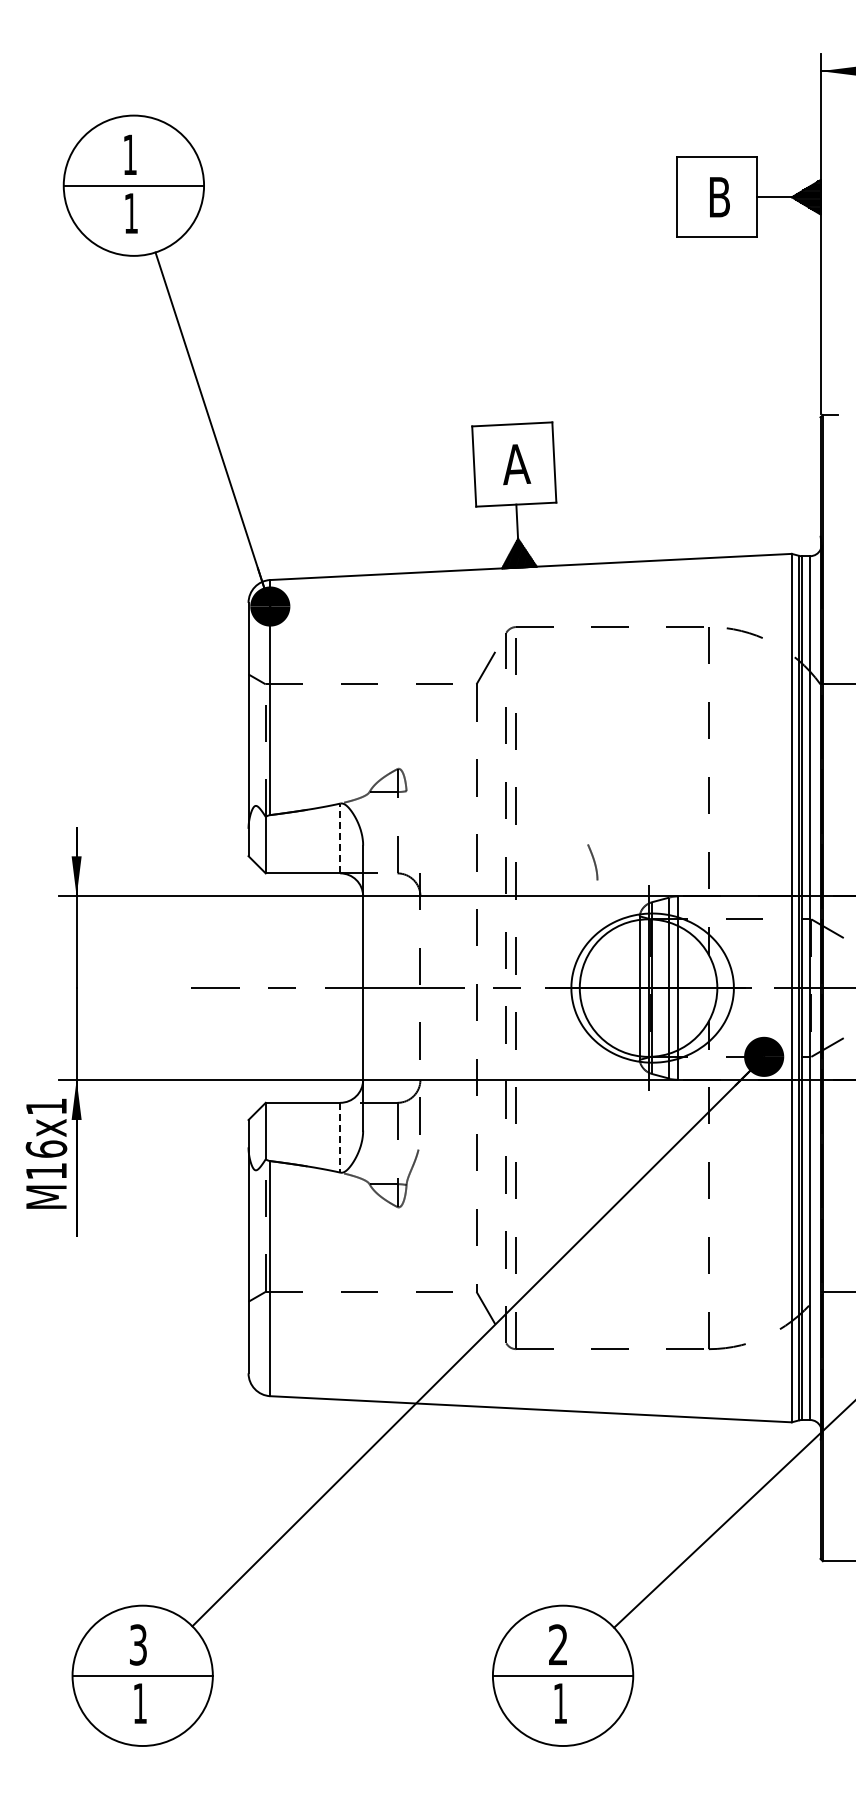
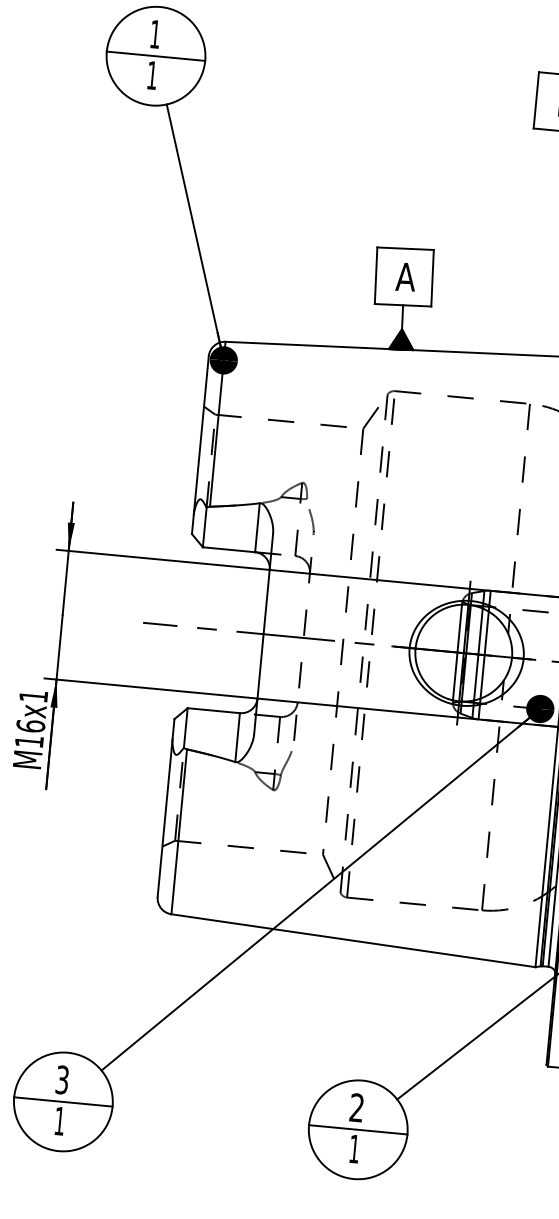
line: (340, 838) -> (257, 527), dashed -> solid
curve: (593, 862) -> (311, 522), moved
line: (340, 1137) -> (237, 737), dashed -> solid

